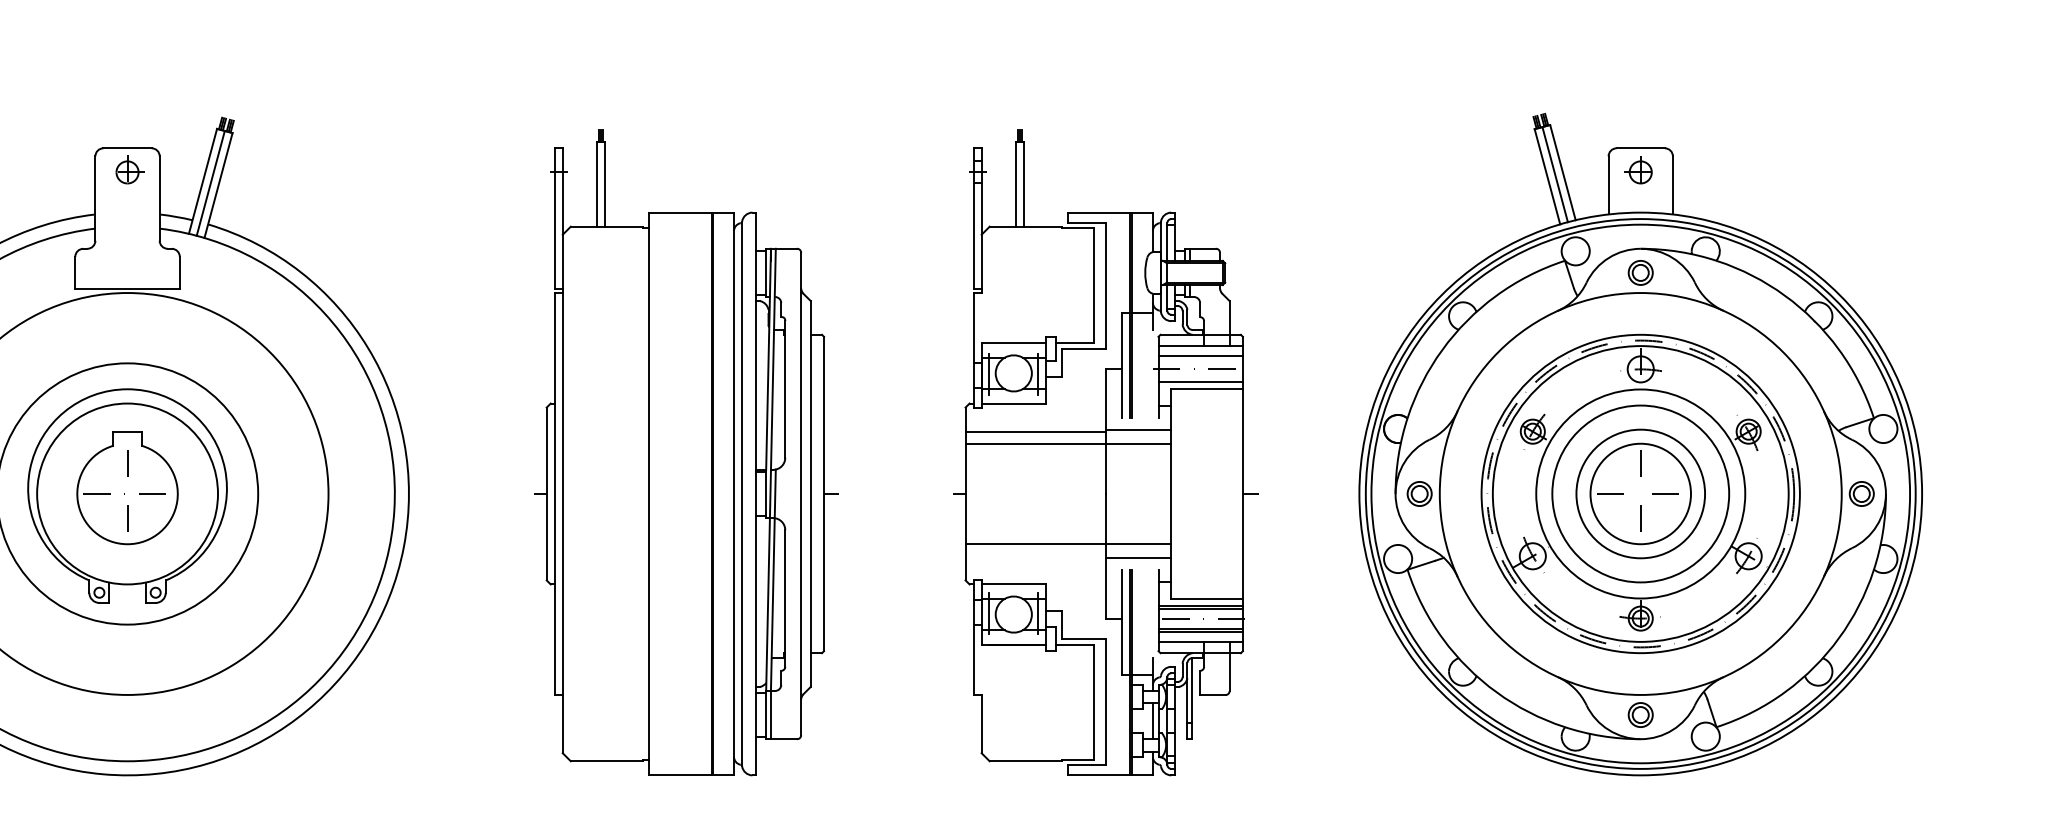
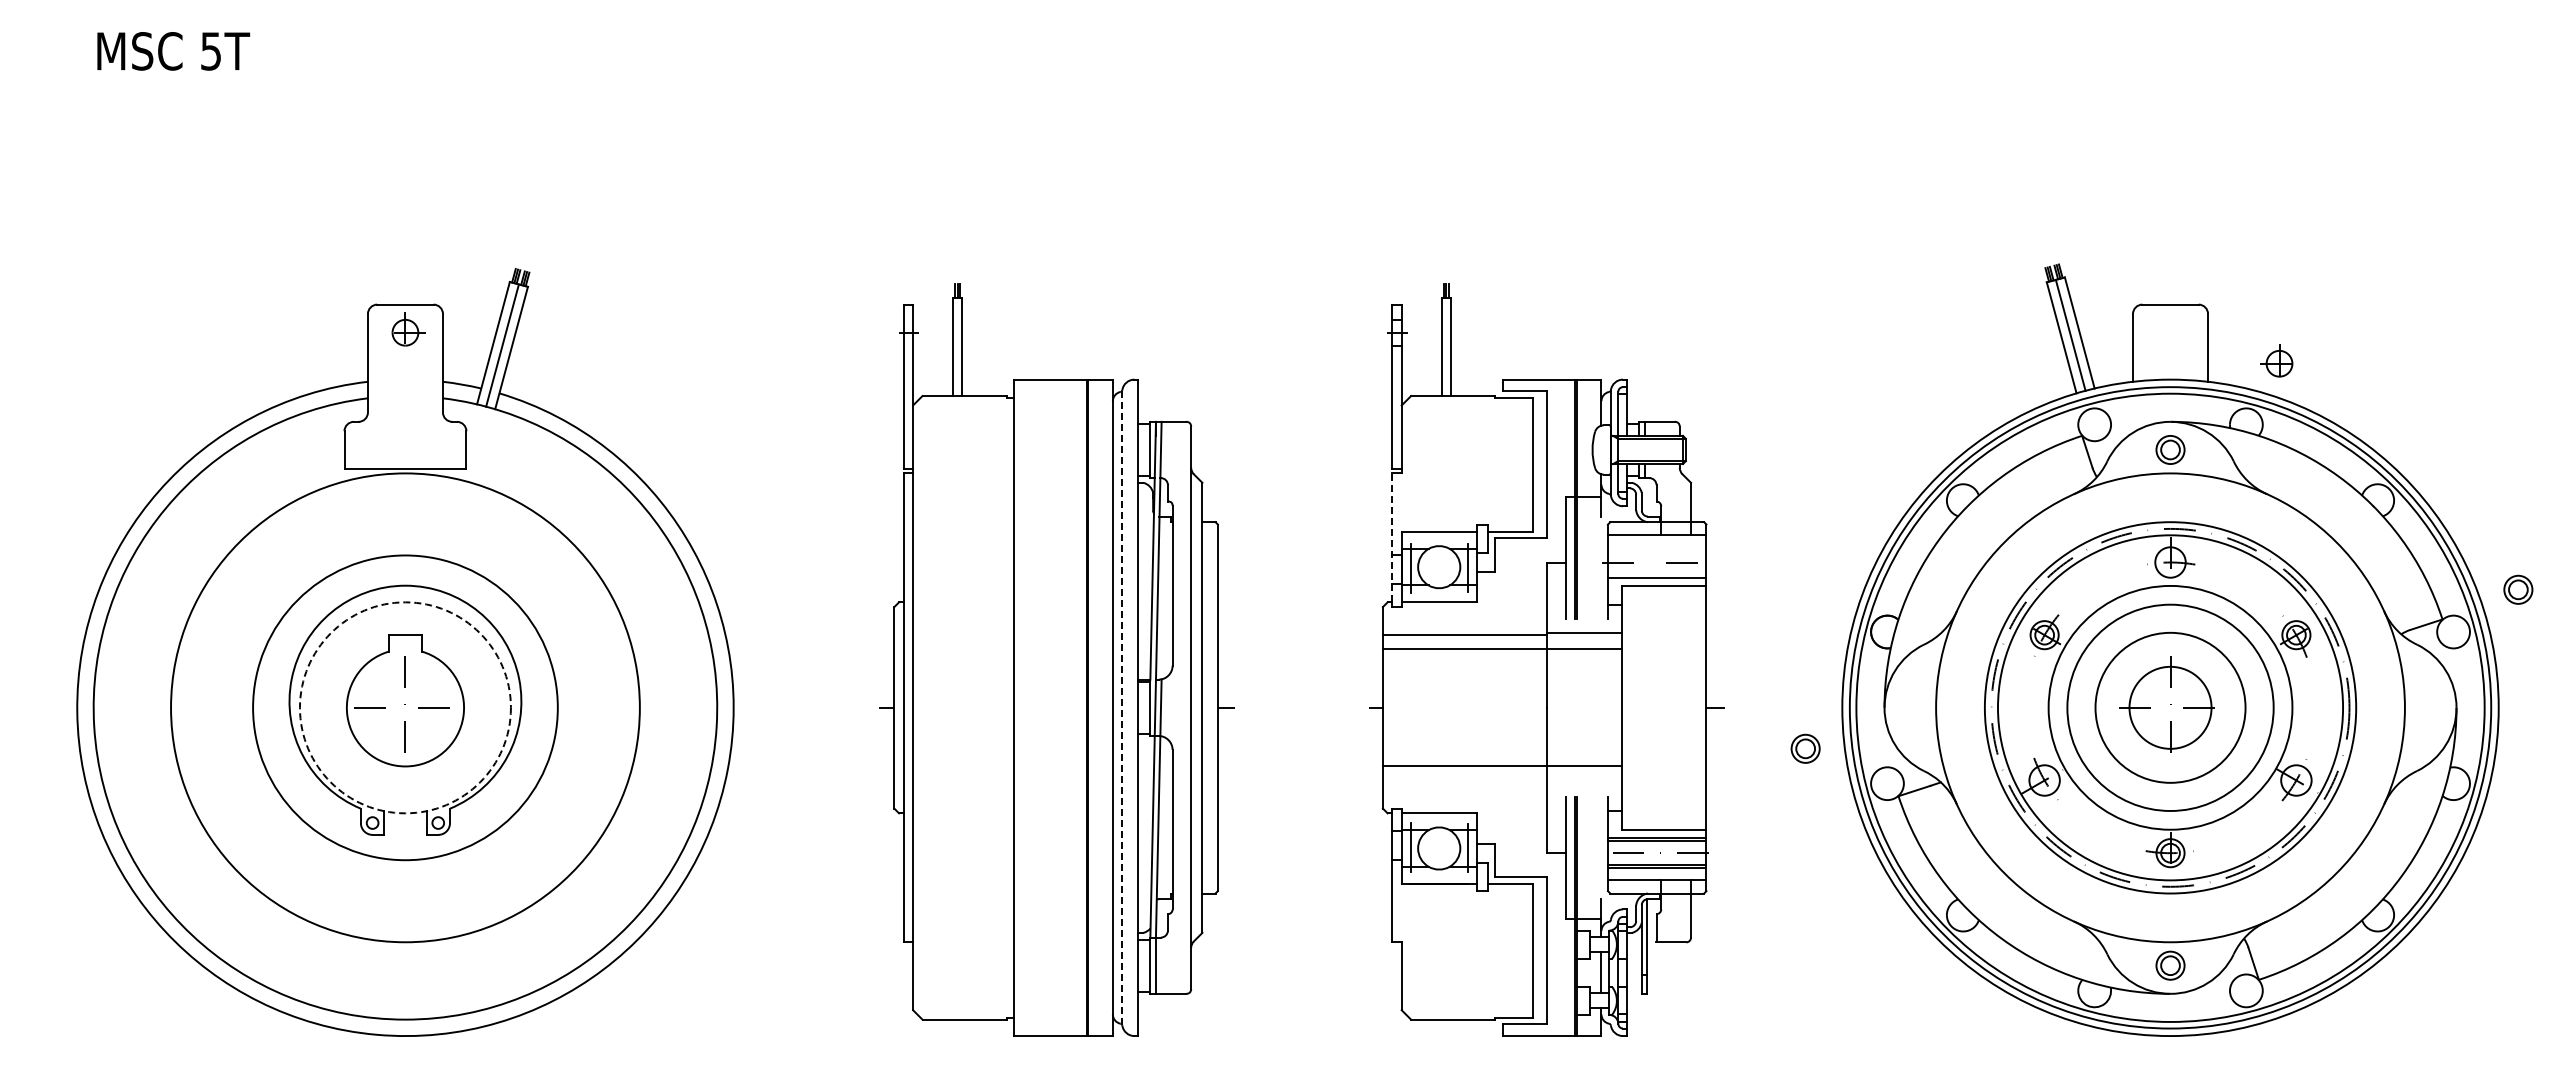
part: (1638, 169) -> (2276, 360), moved
line: (973, 347) -> (1392, 537), solid -> dashed
line: (1200, 356) -> (1657, 547), removed
circle: (126, 493) -> (404, 707), solid -> dashed
part: (1419, 493) -> (1805, 748), moved
circle: (1640, 493) -> (2170, 707), size x0.7
part: (1861, 493) -> (2518, 589), moved
line: (742, 494) -> (1122, 708), solid -> dashed
line: (1138, 557) -> (1584, 782), removed

